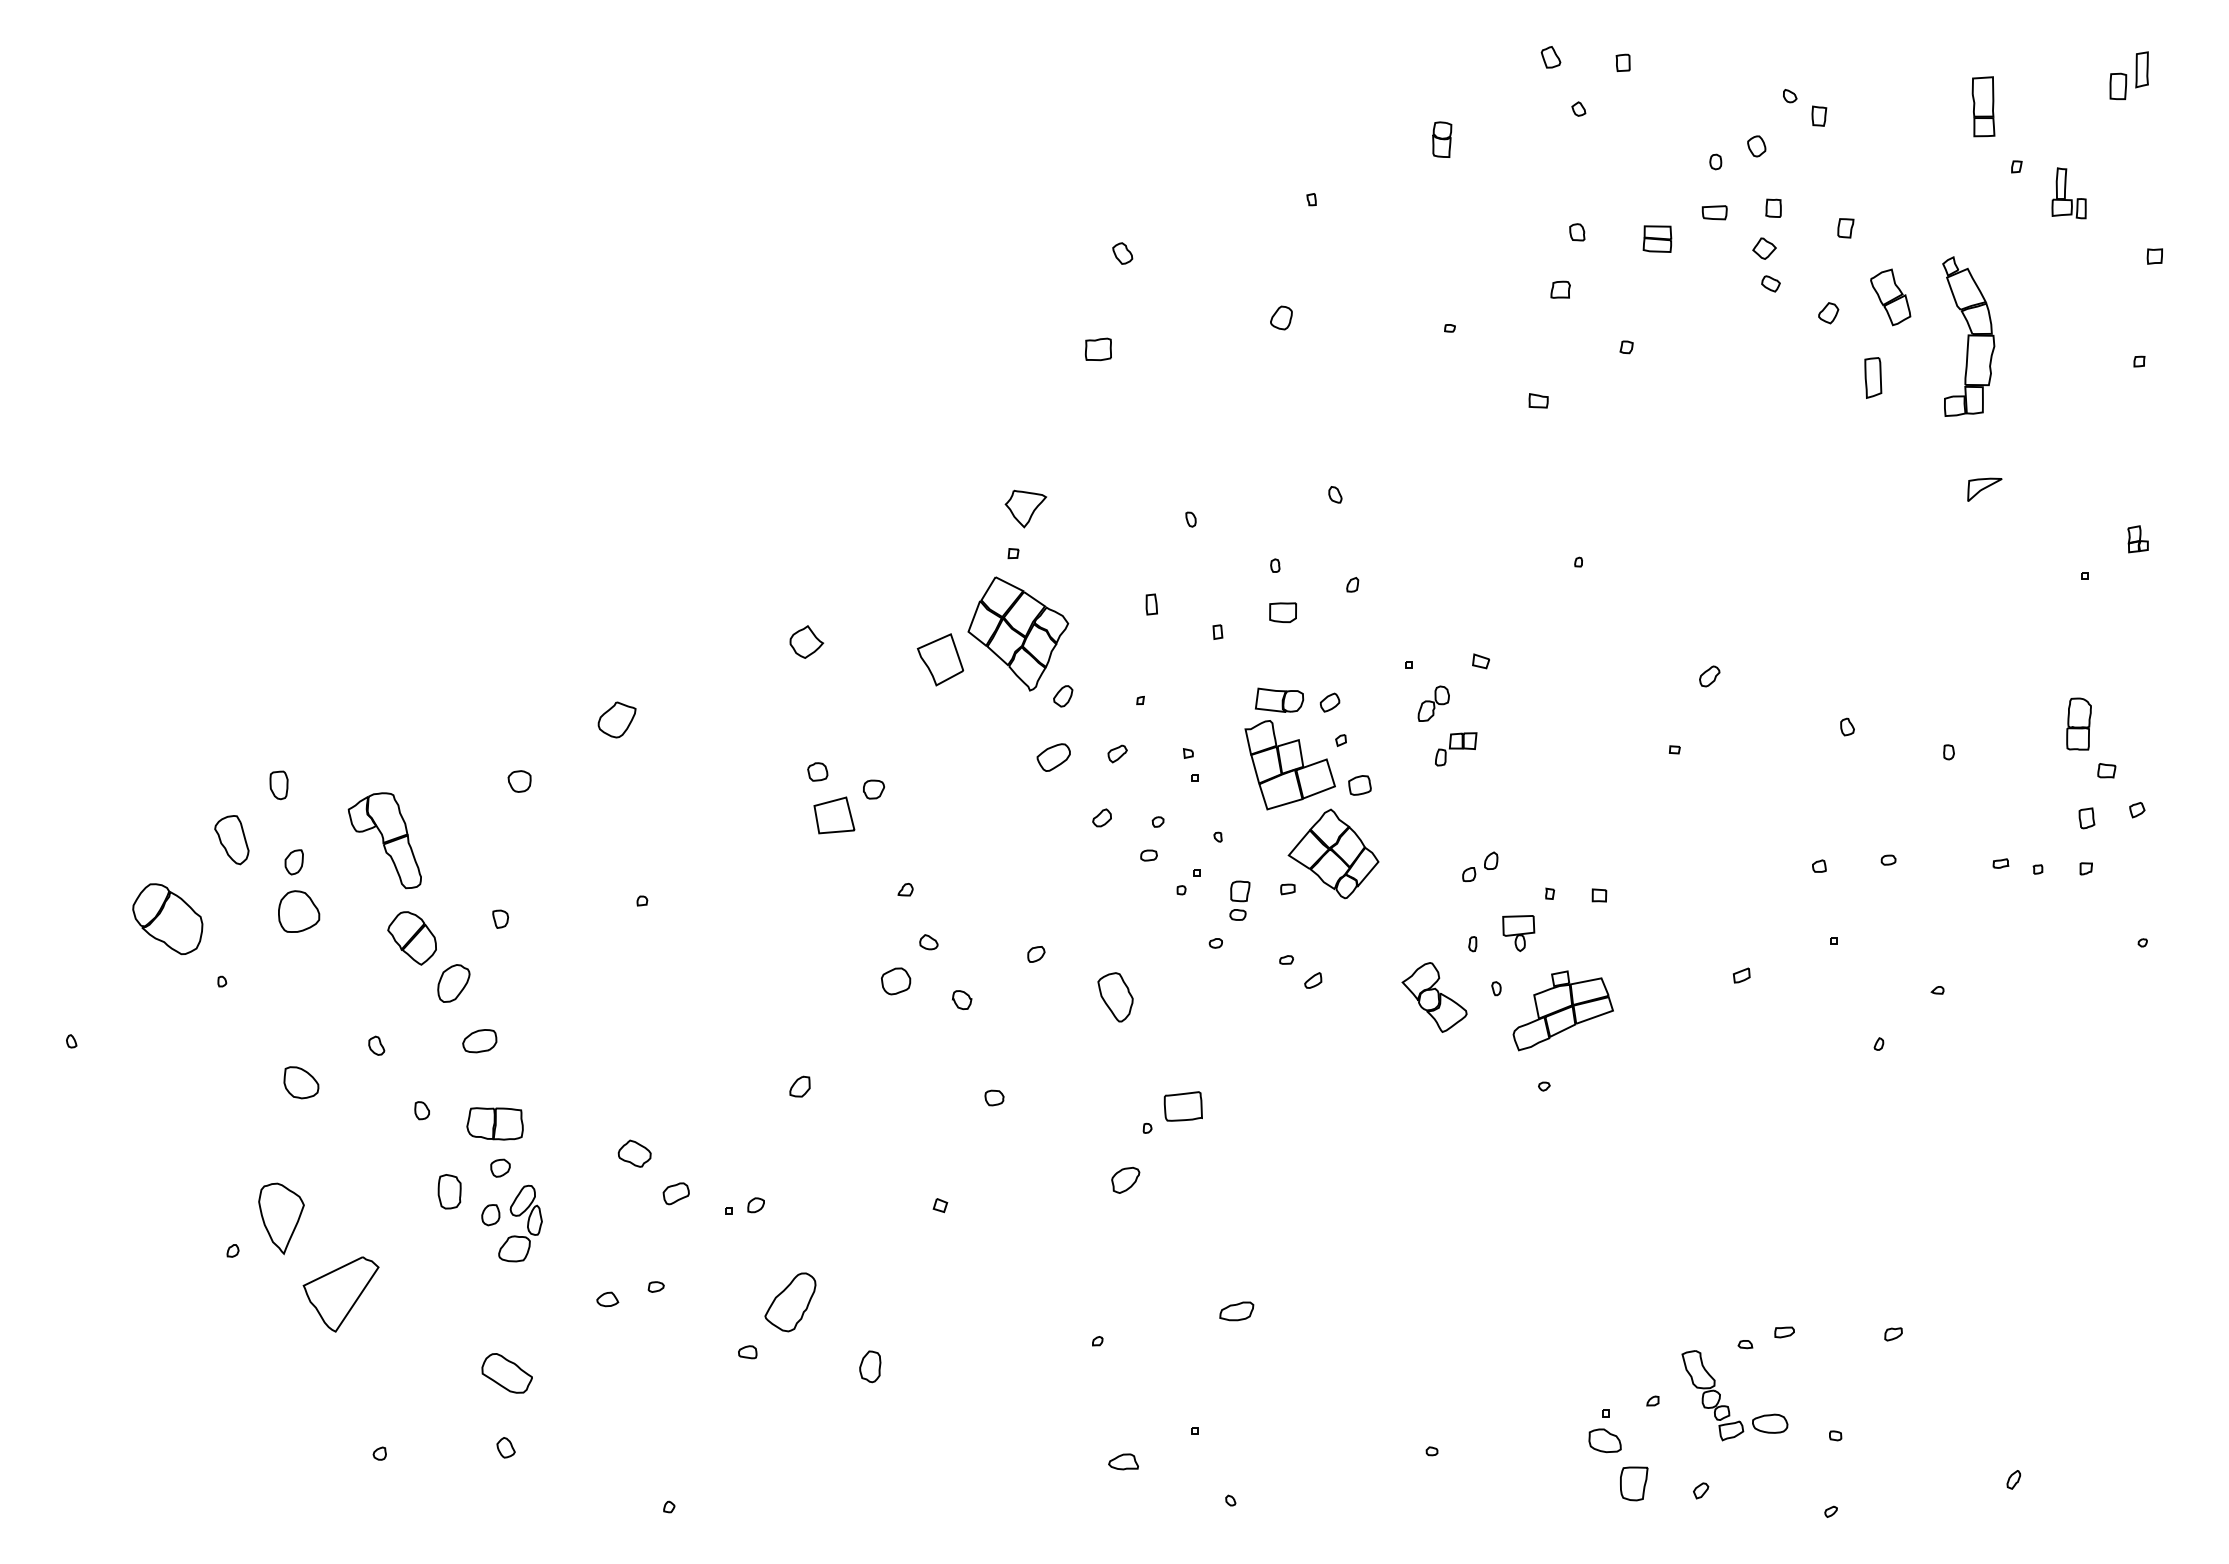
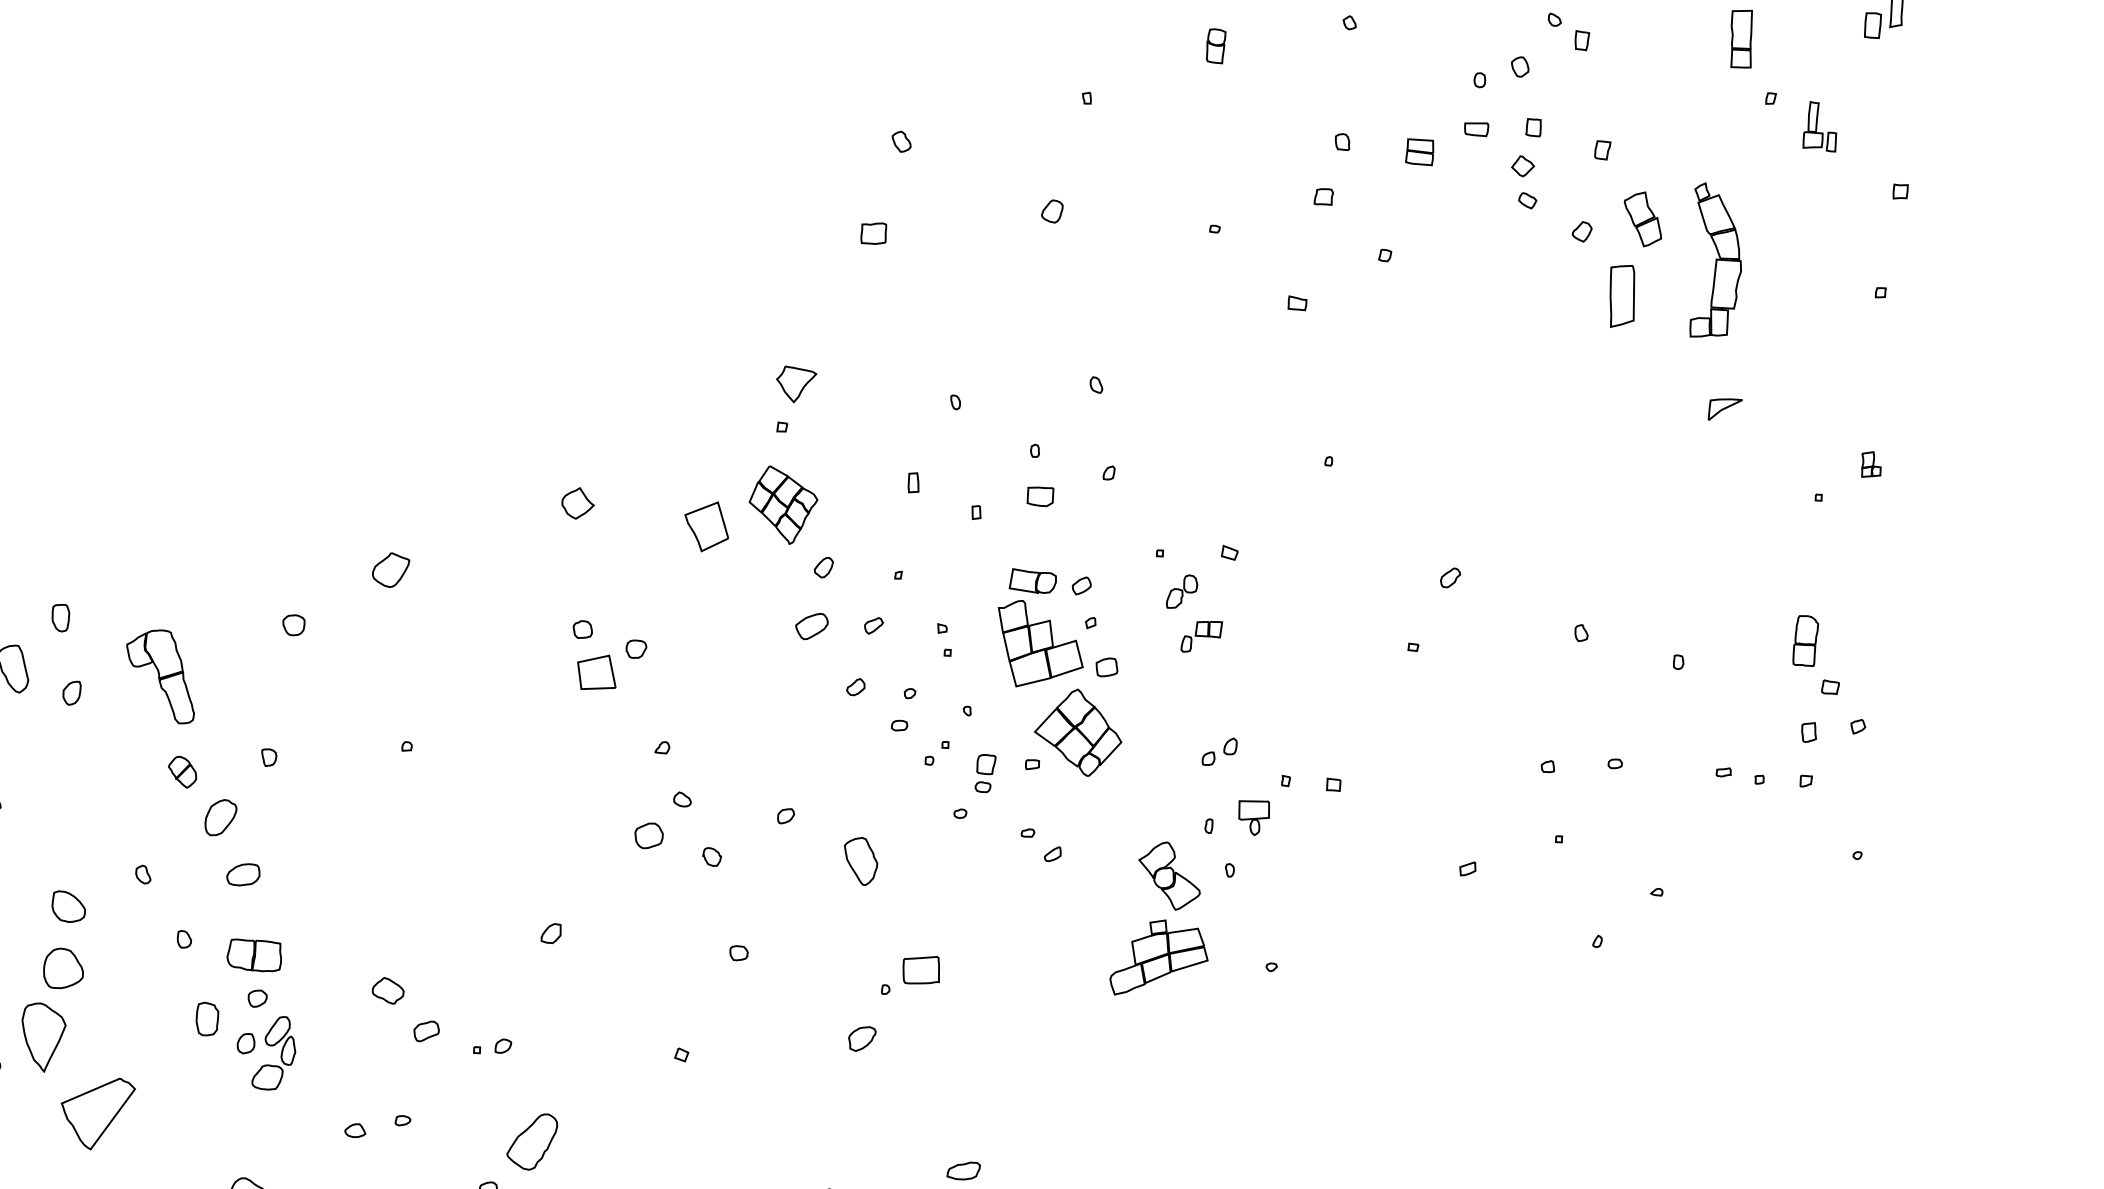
part: (1873, 377) -> (1622, 296), size x1.6
part: (1018, 633) -> (783, 504), size x0.7
part: (299, 911) -> (64, 968), moved
part: (411, 938) -> (181, 772), size x0.6
part: (1562, 1010) -> (1158, 958), moved

